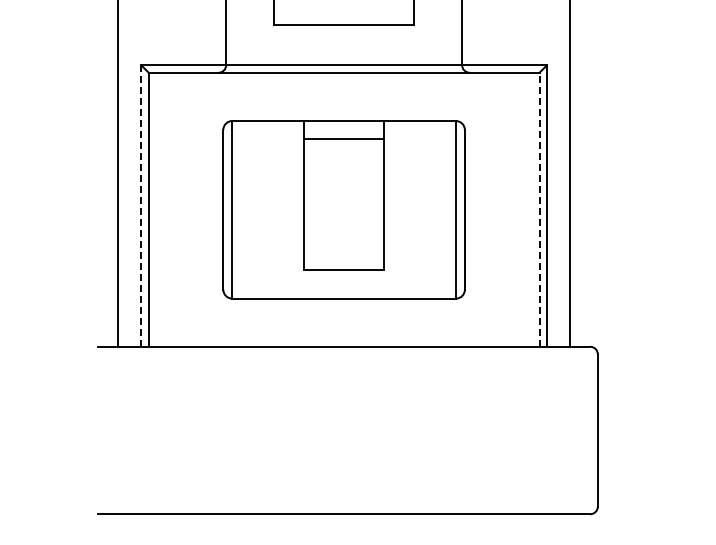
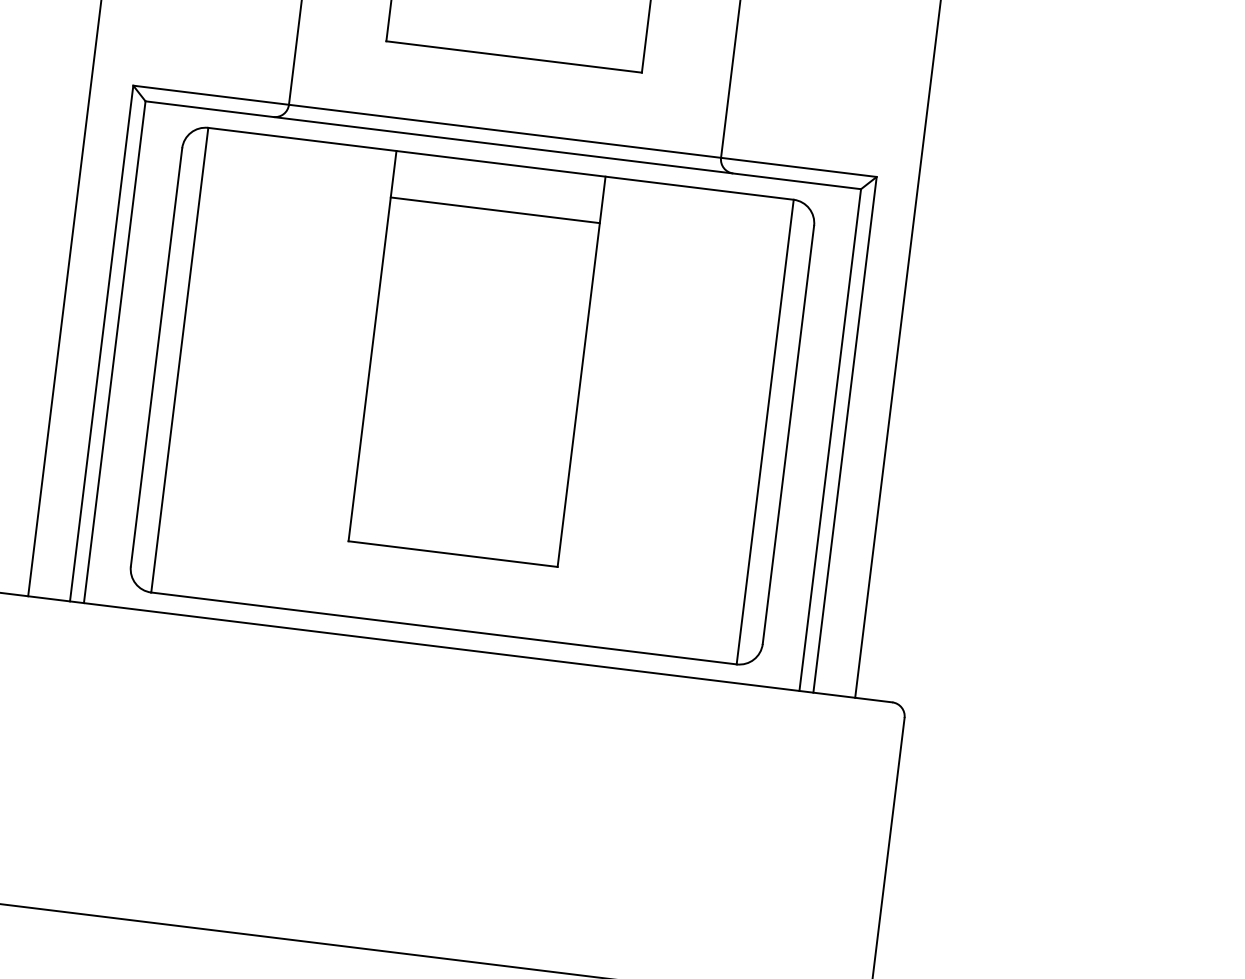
line: (141, 205) -> (102, 342), dashed -> solid
part: (343, 209) -> (471, 395), size x1.43
line: (539, 209) -> (830, 439), dashed -> solid

